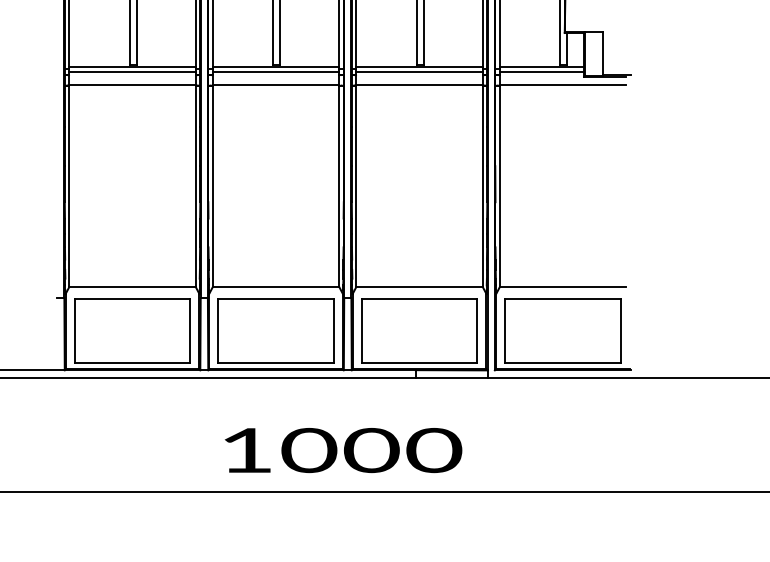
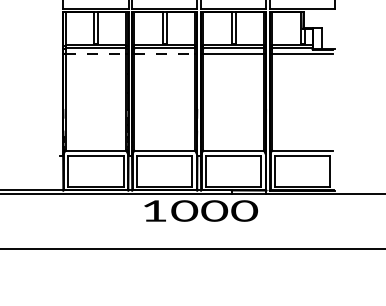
line: (133, 84) -> (96, 53), solid -> dashed
line: (277, 84) -> (165, 53), solid -> dashed
text: (342, 449) -> (200, 210), moved

